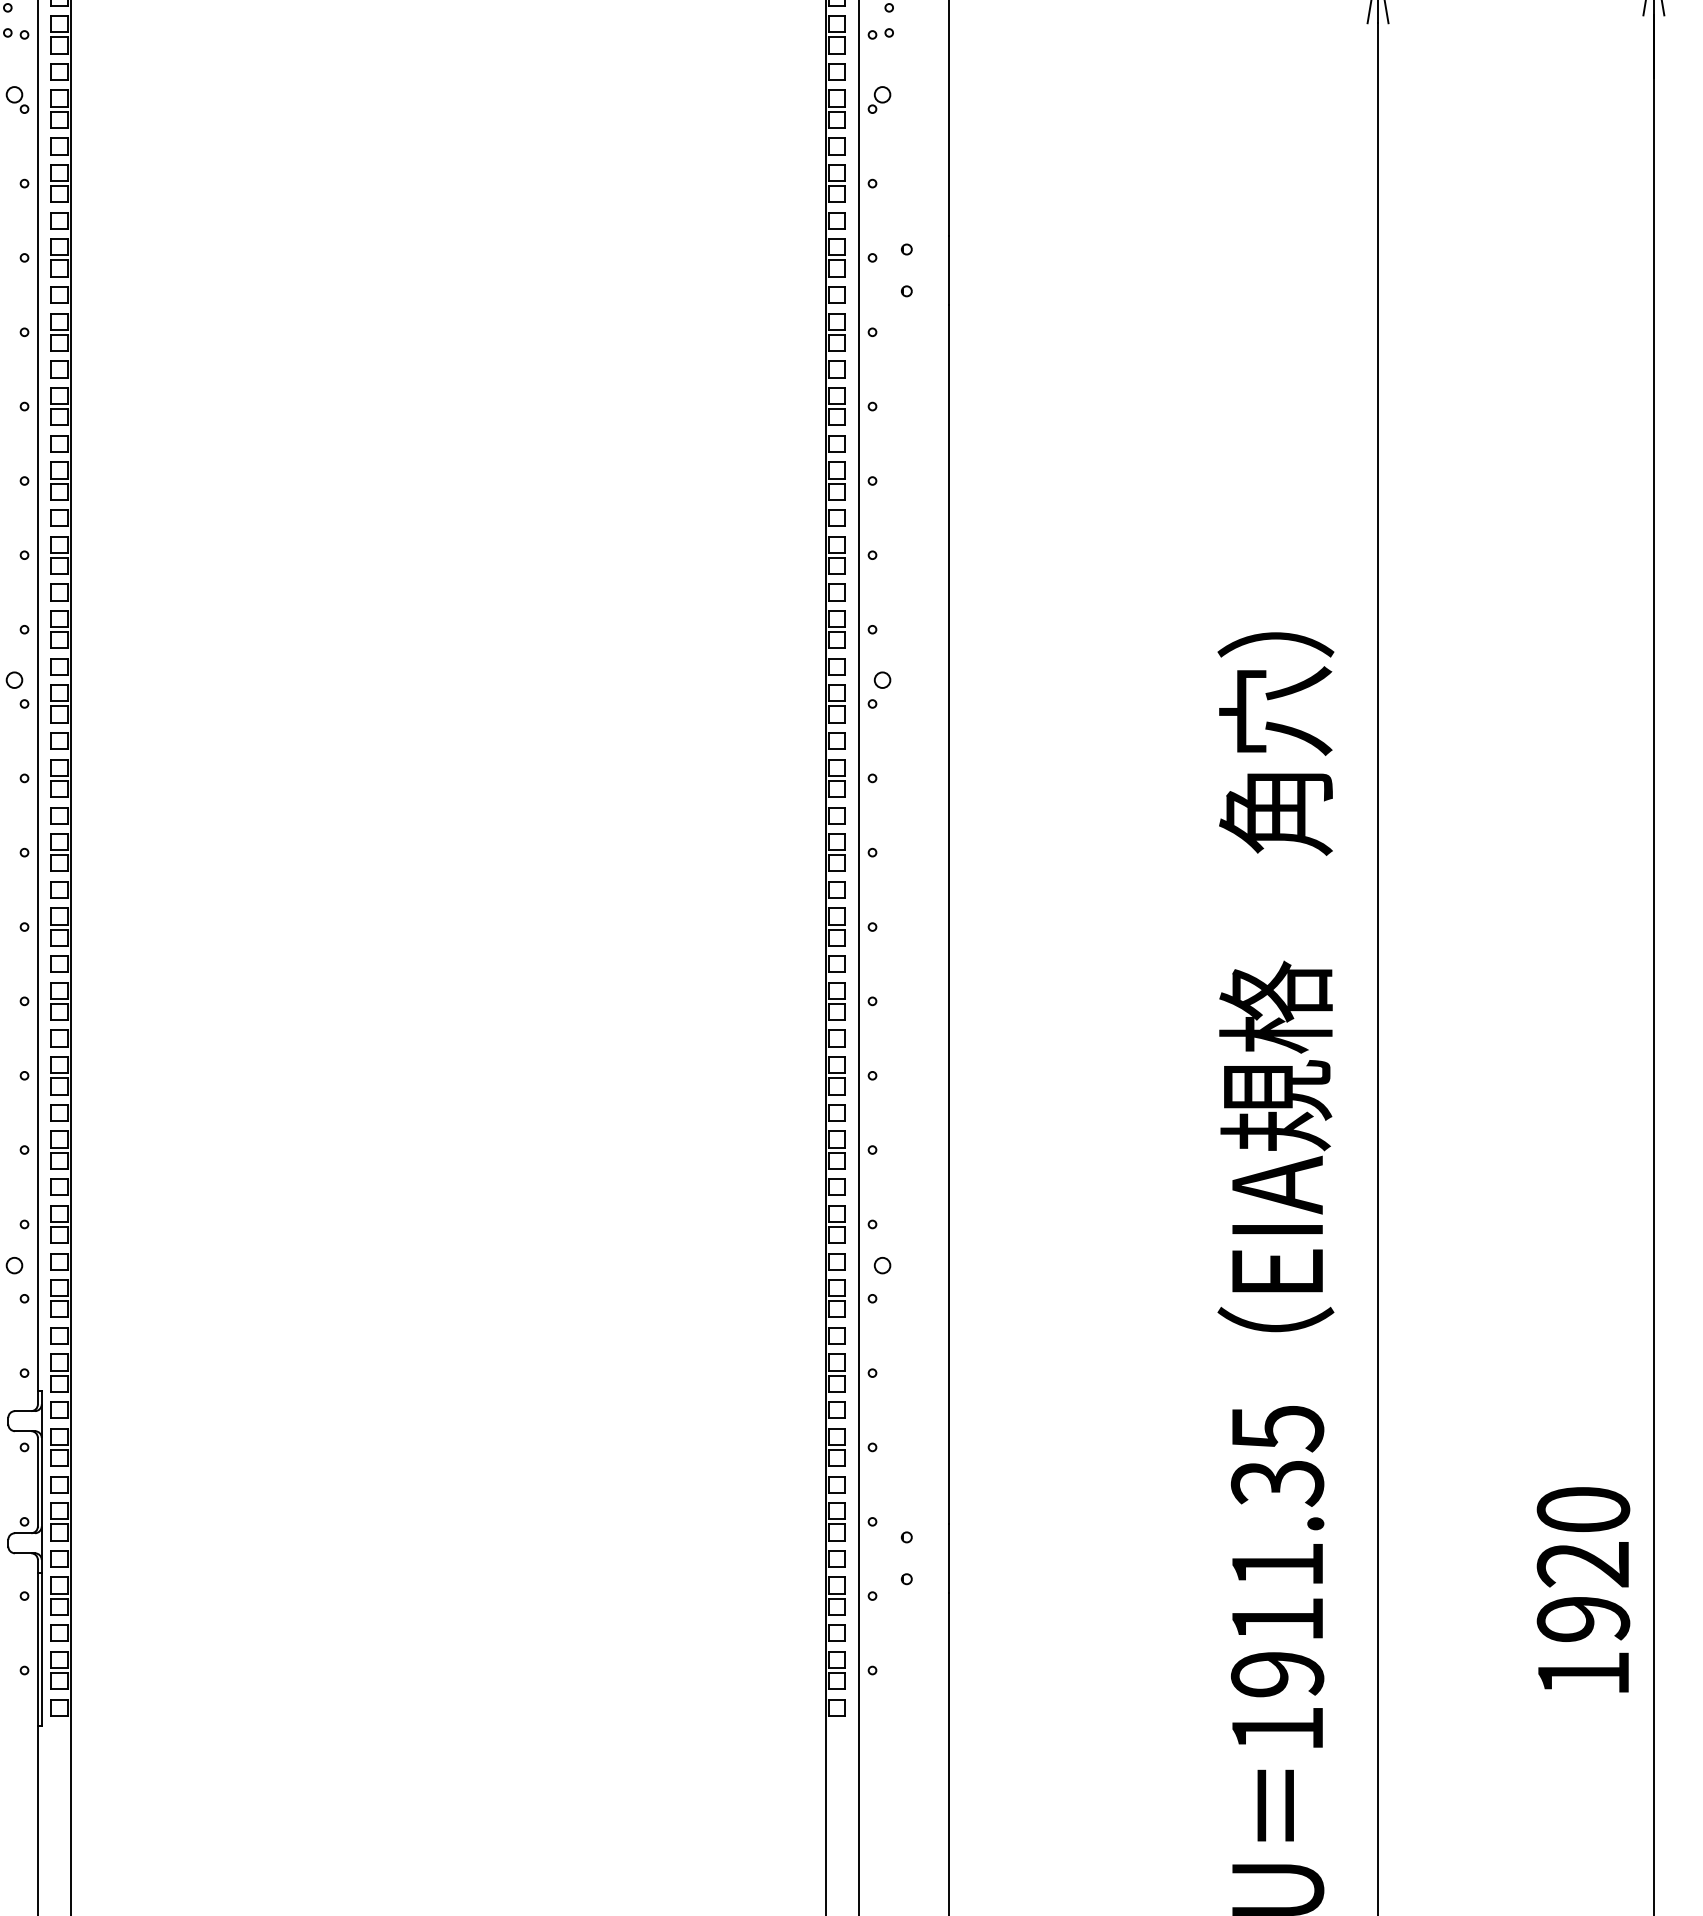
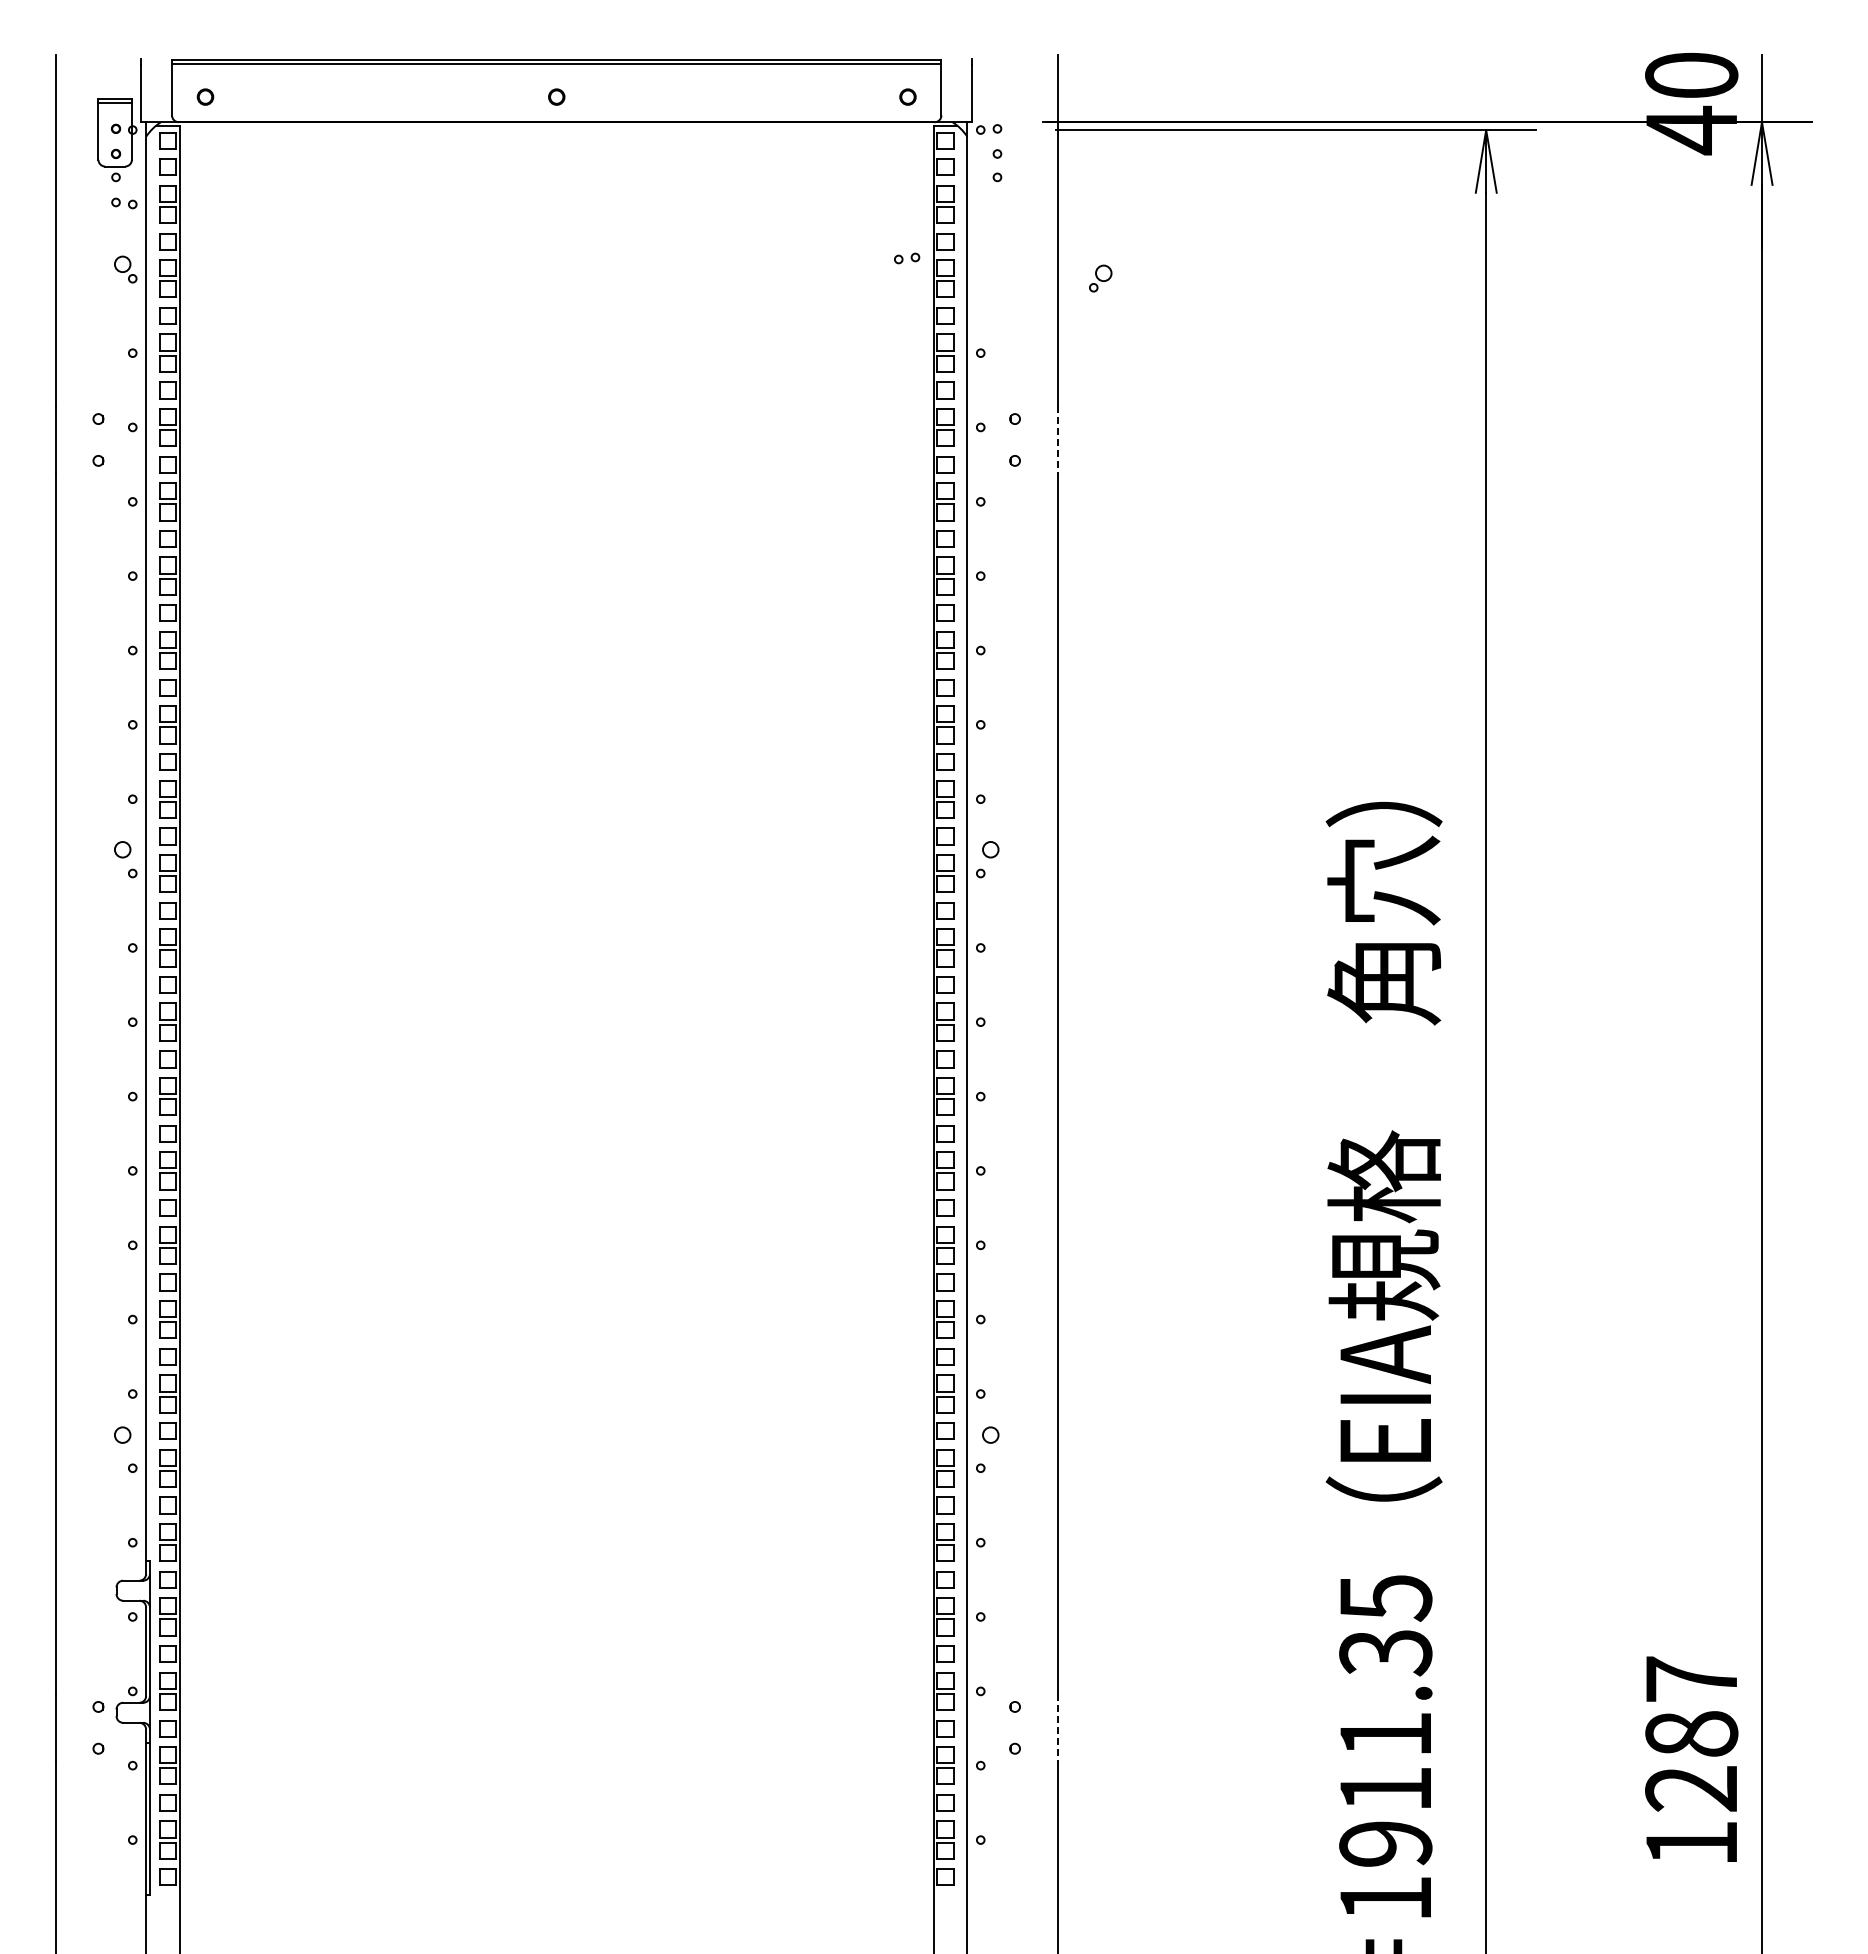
part: (881, 33) -> (907, 258), moved
part: (879, 99) -> (1100, 278), moved
line: (949, 270) -> (1057, 440), solid -> dashed
line: (949, 1558) -> (1057, 1728), solid -> dashed
text: (1583, 1563) -> (1691, 1733), 1920 -> 1287

